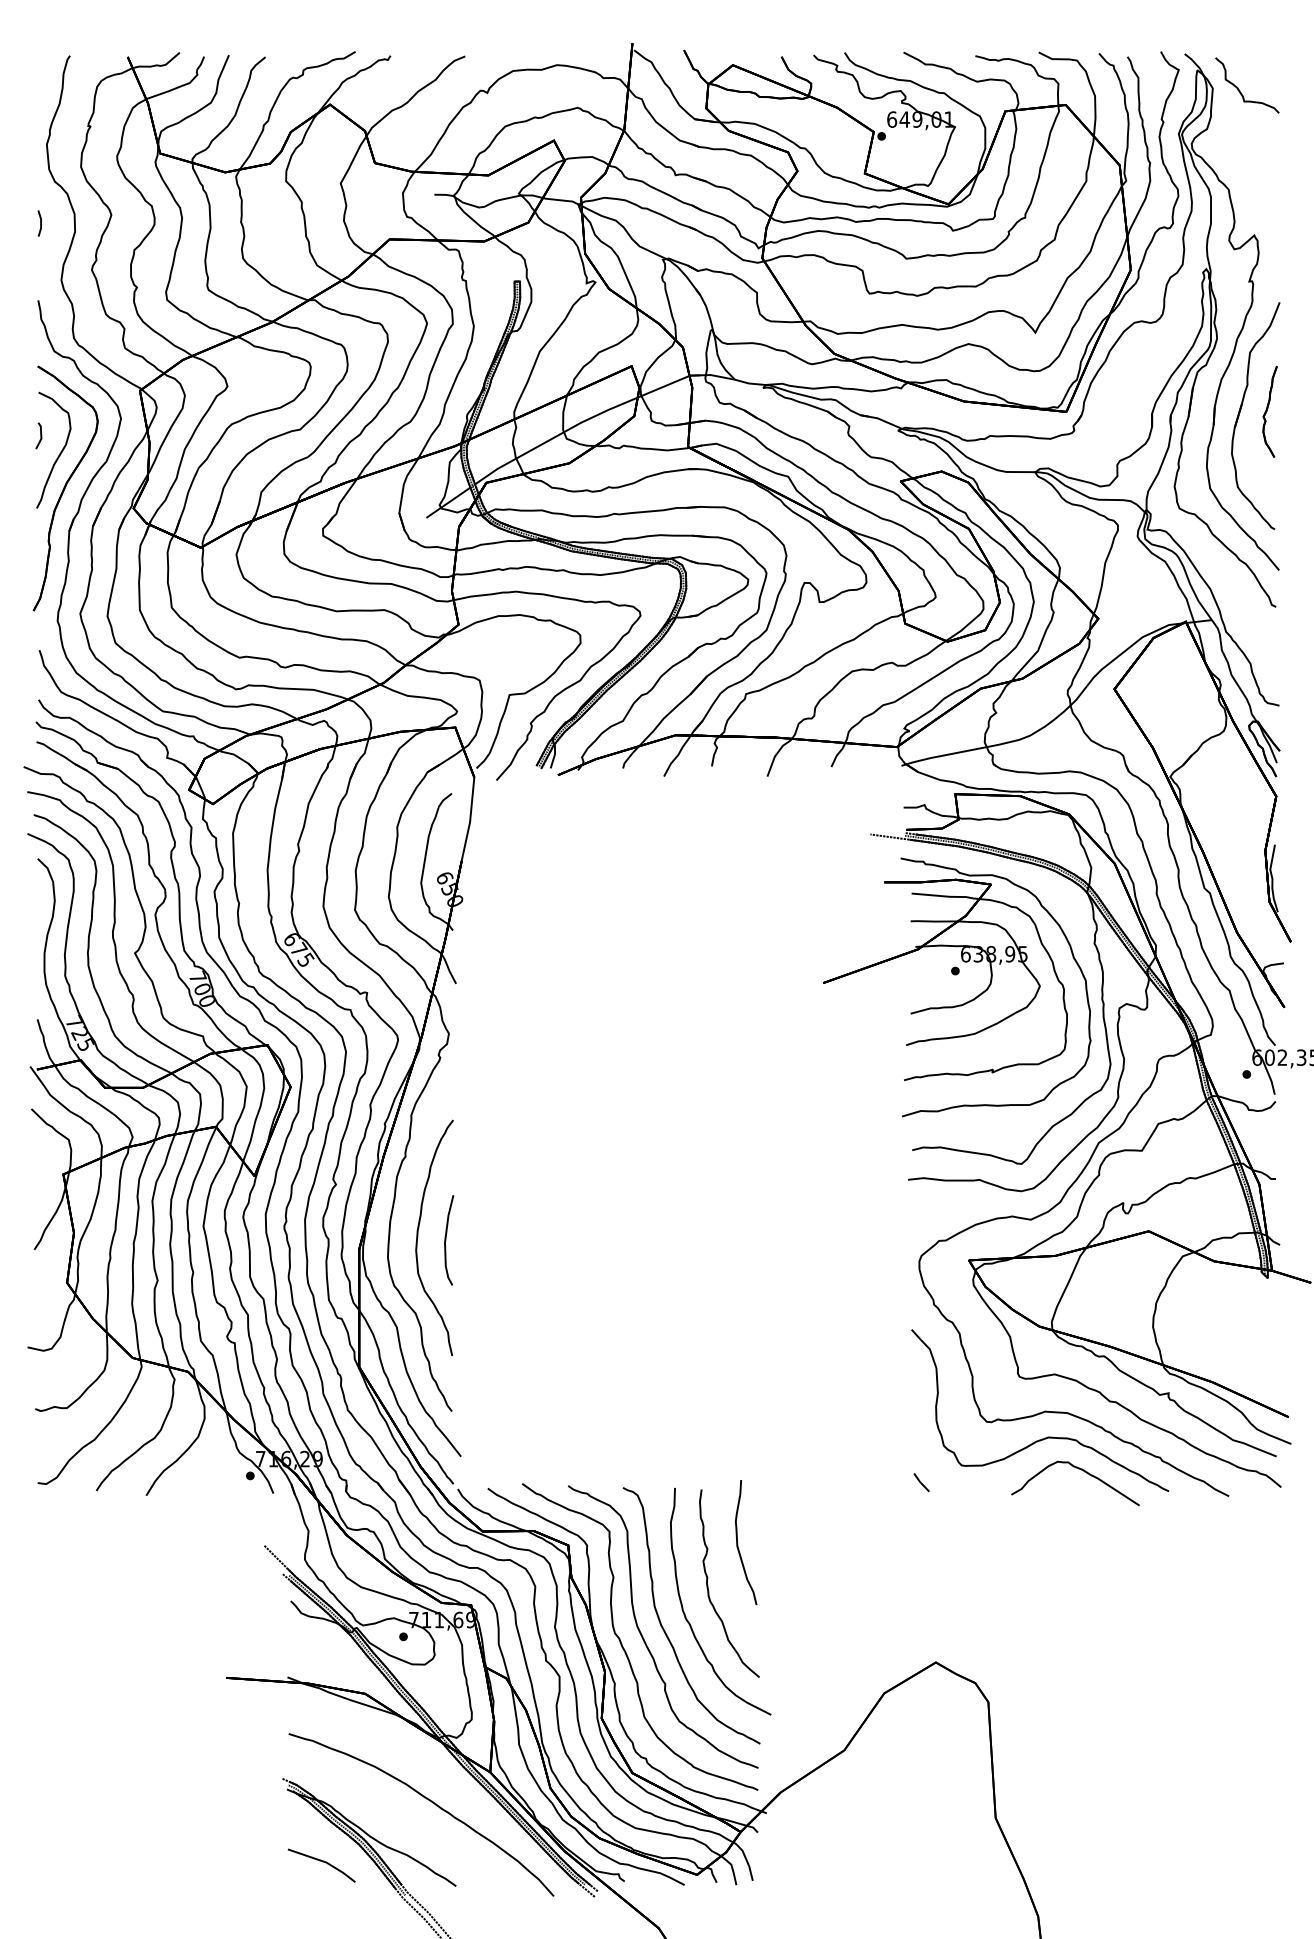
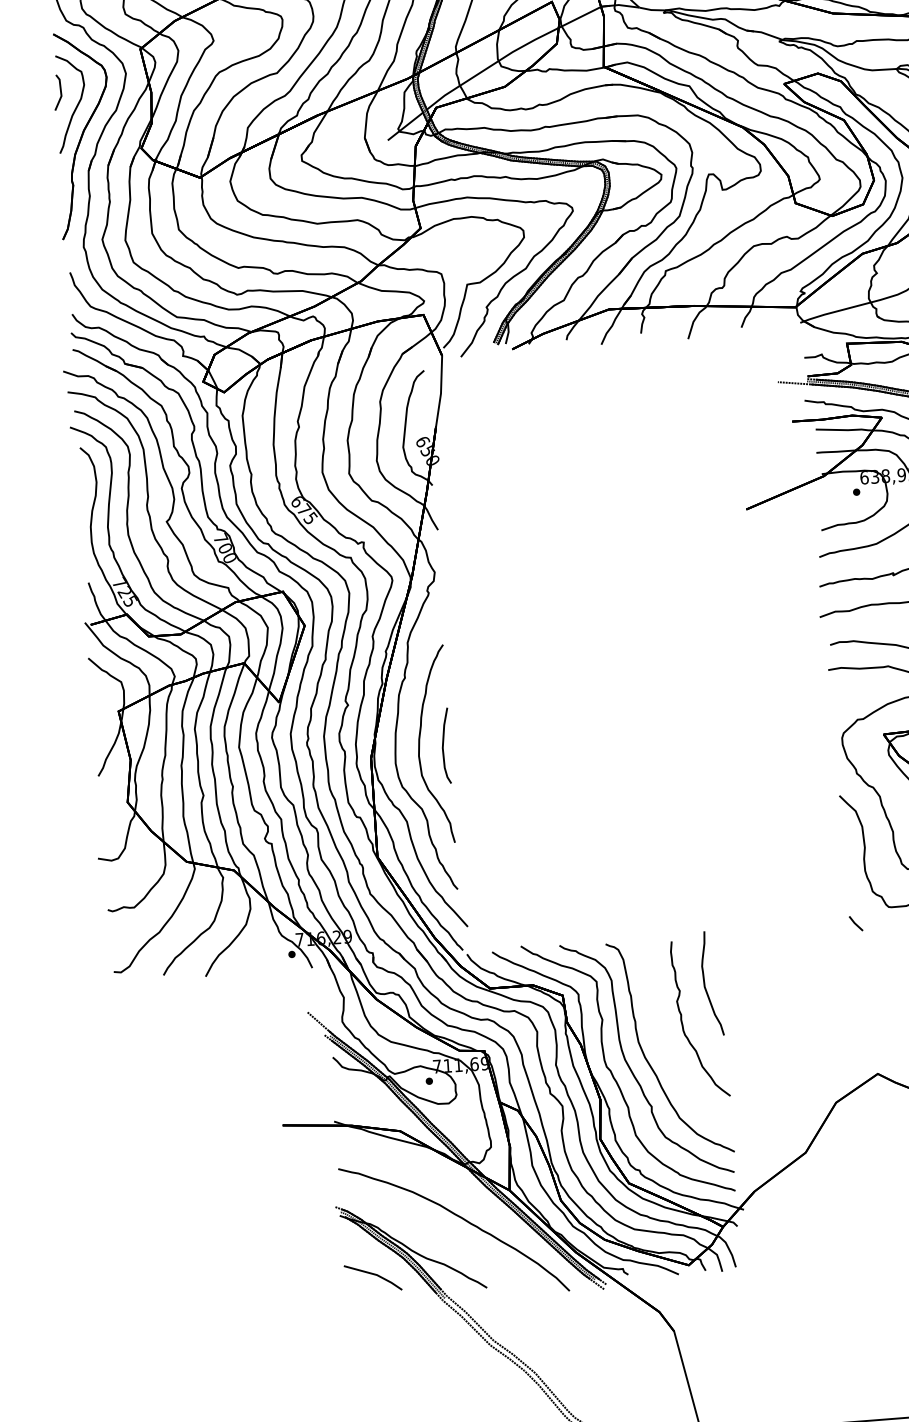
part: (38, 435) -> (57, 92), size x1.6
part: (685, 1613) -> (664, 1046), removed

